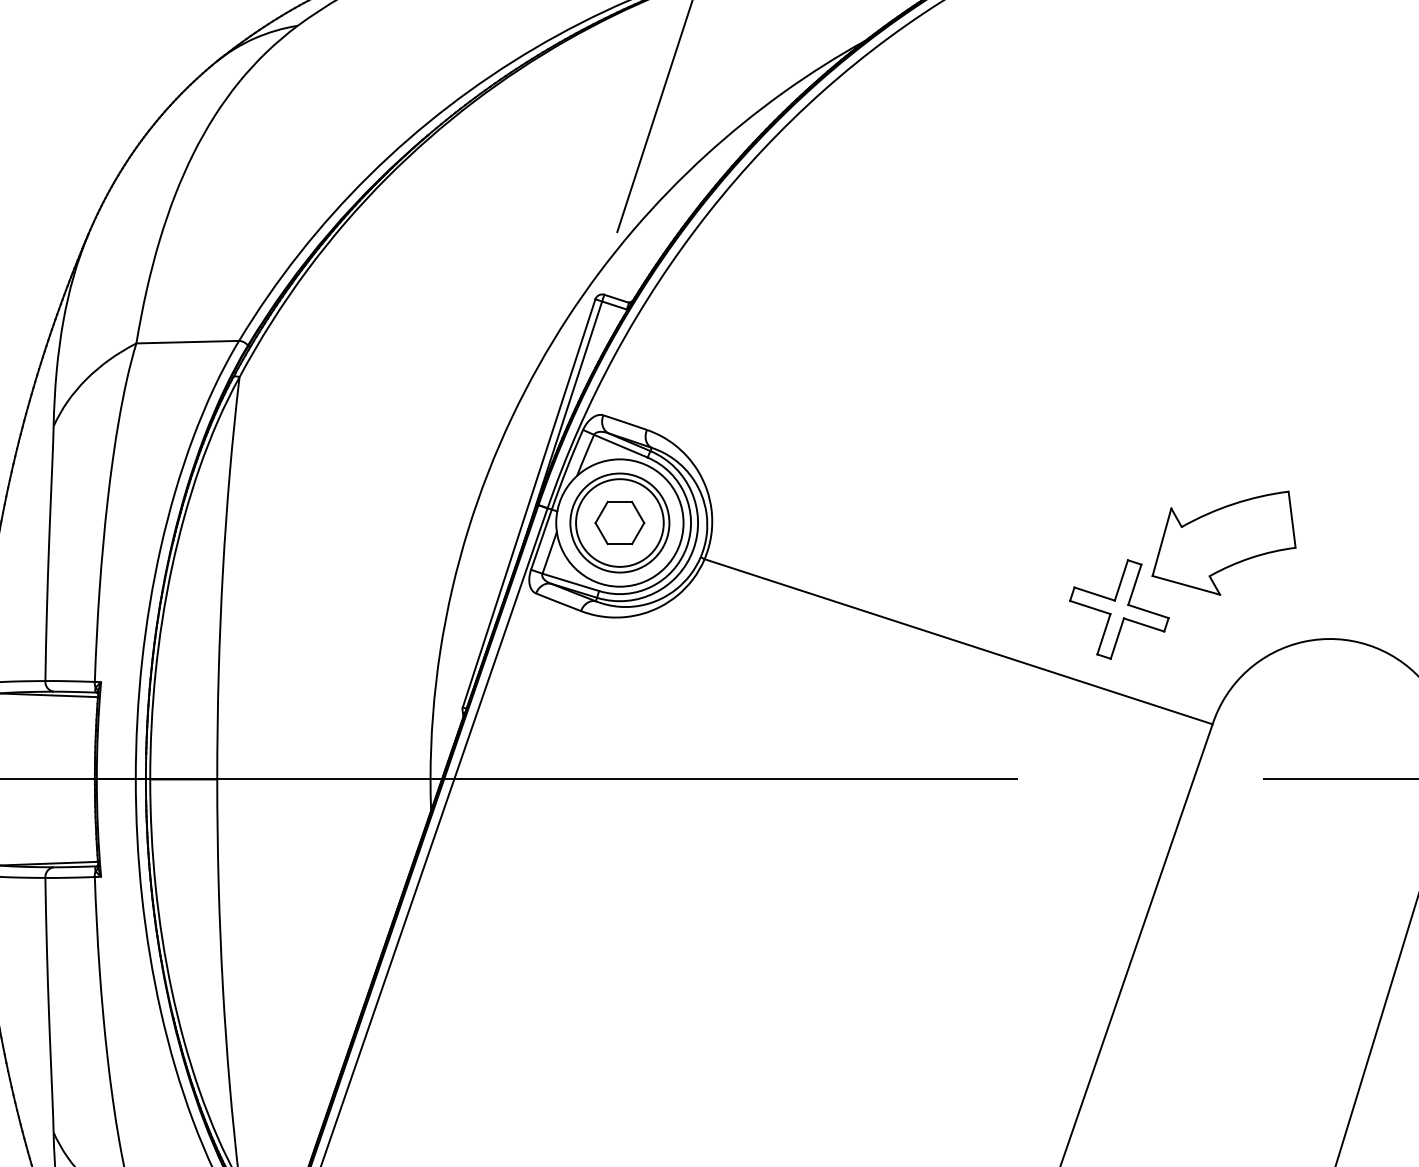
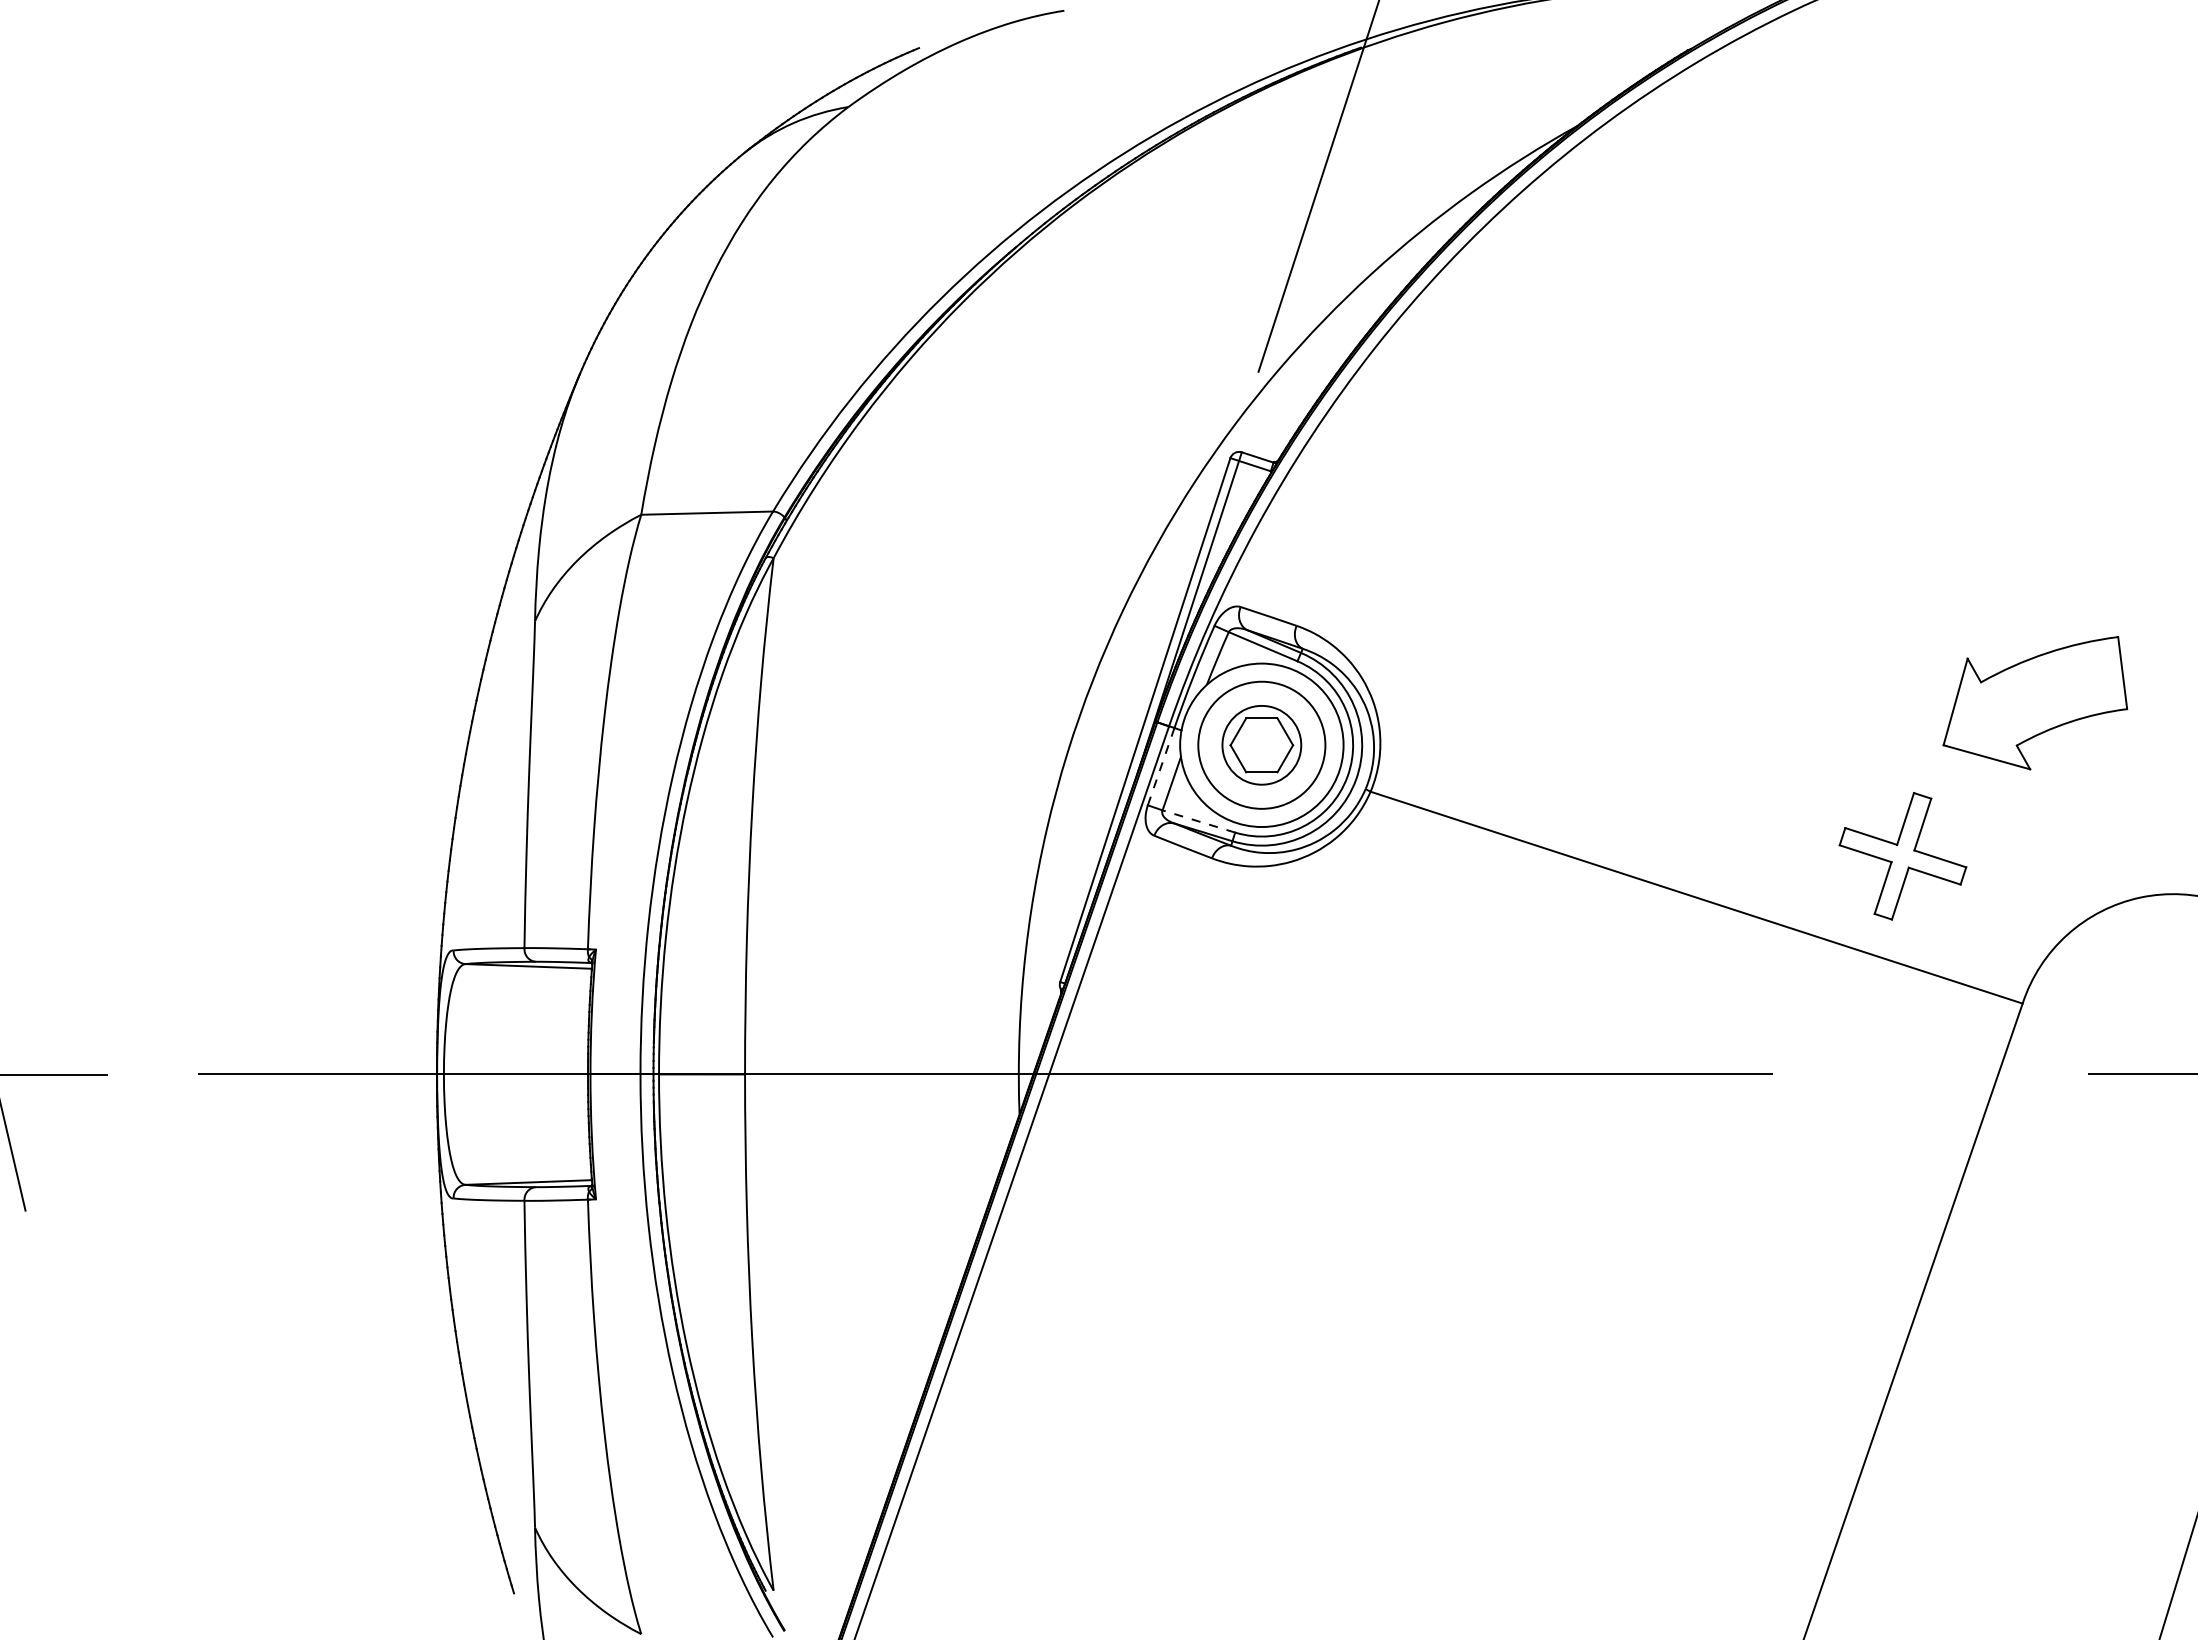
circle: (619, 523) -> (1261, 745), size x0.7
line: (541, 539) -> (1161, 766), solid -> dashed
part: (1224, 543) -> (2035, 703), moved
line: (570, 582) -> (1198, 821), solid -> dashed

